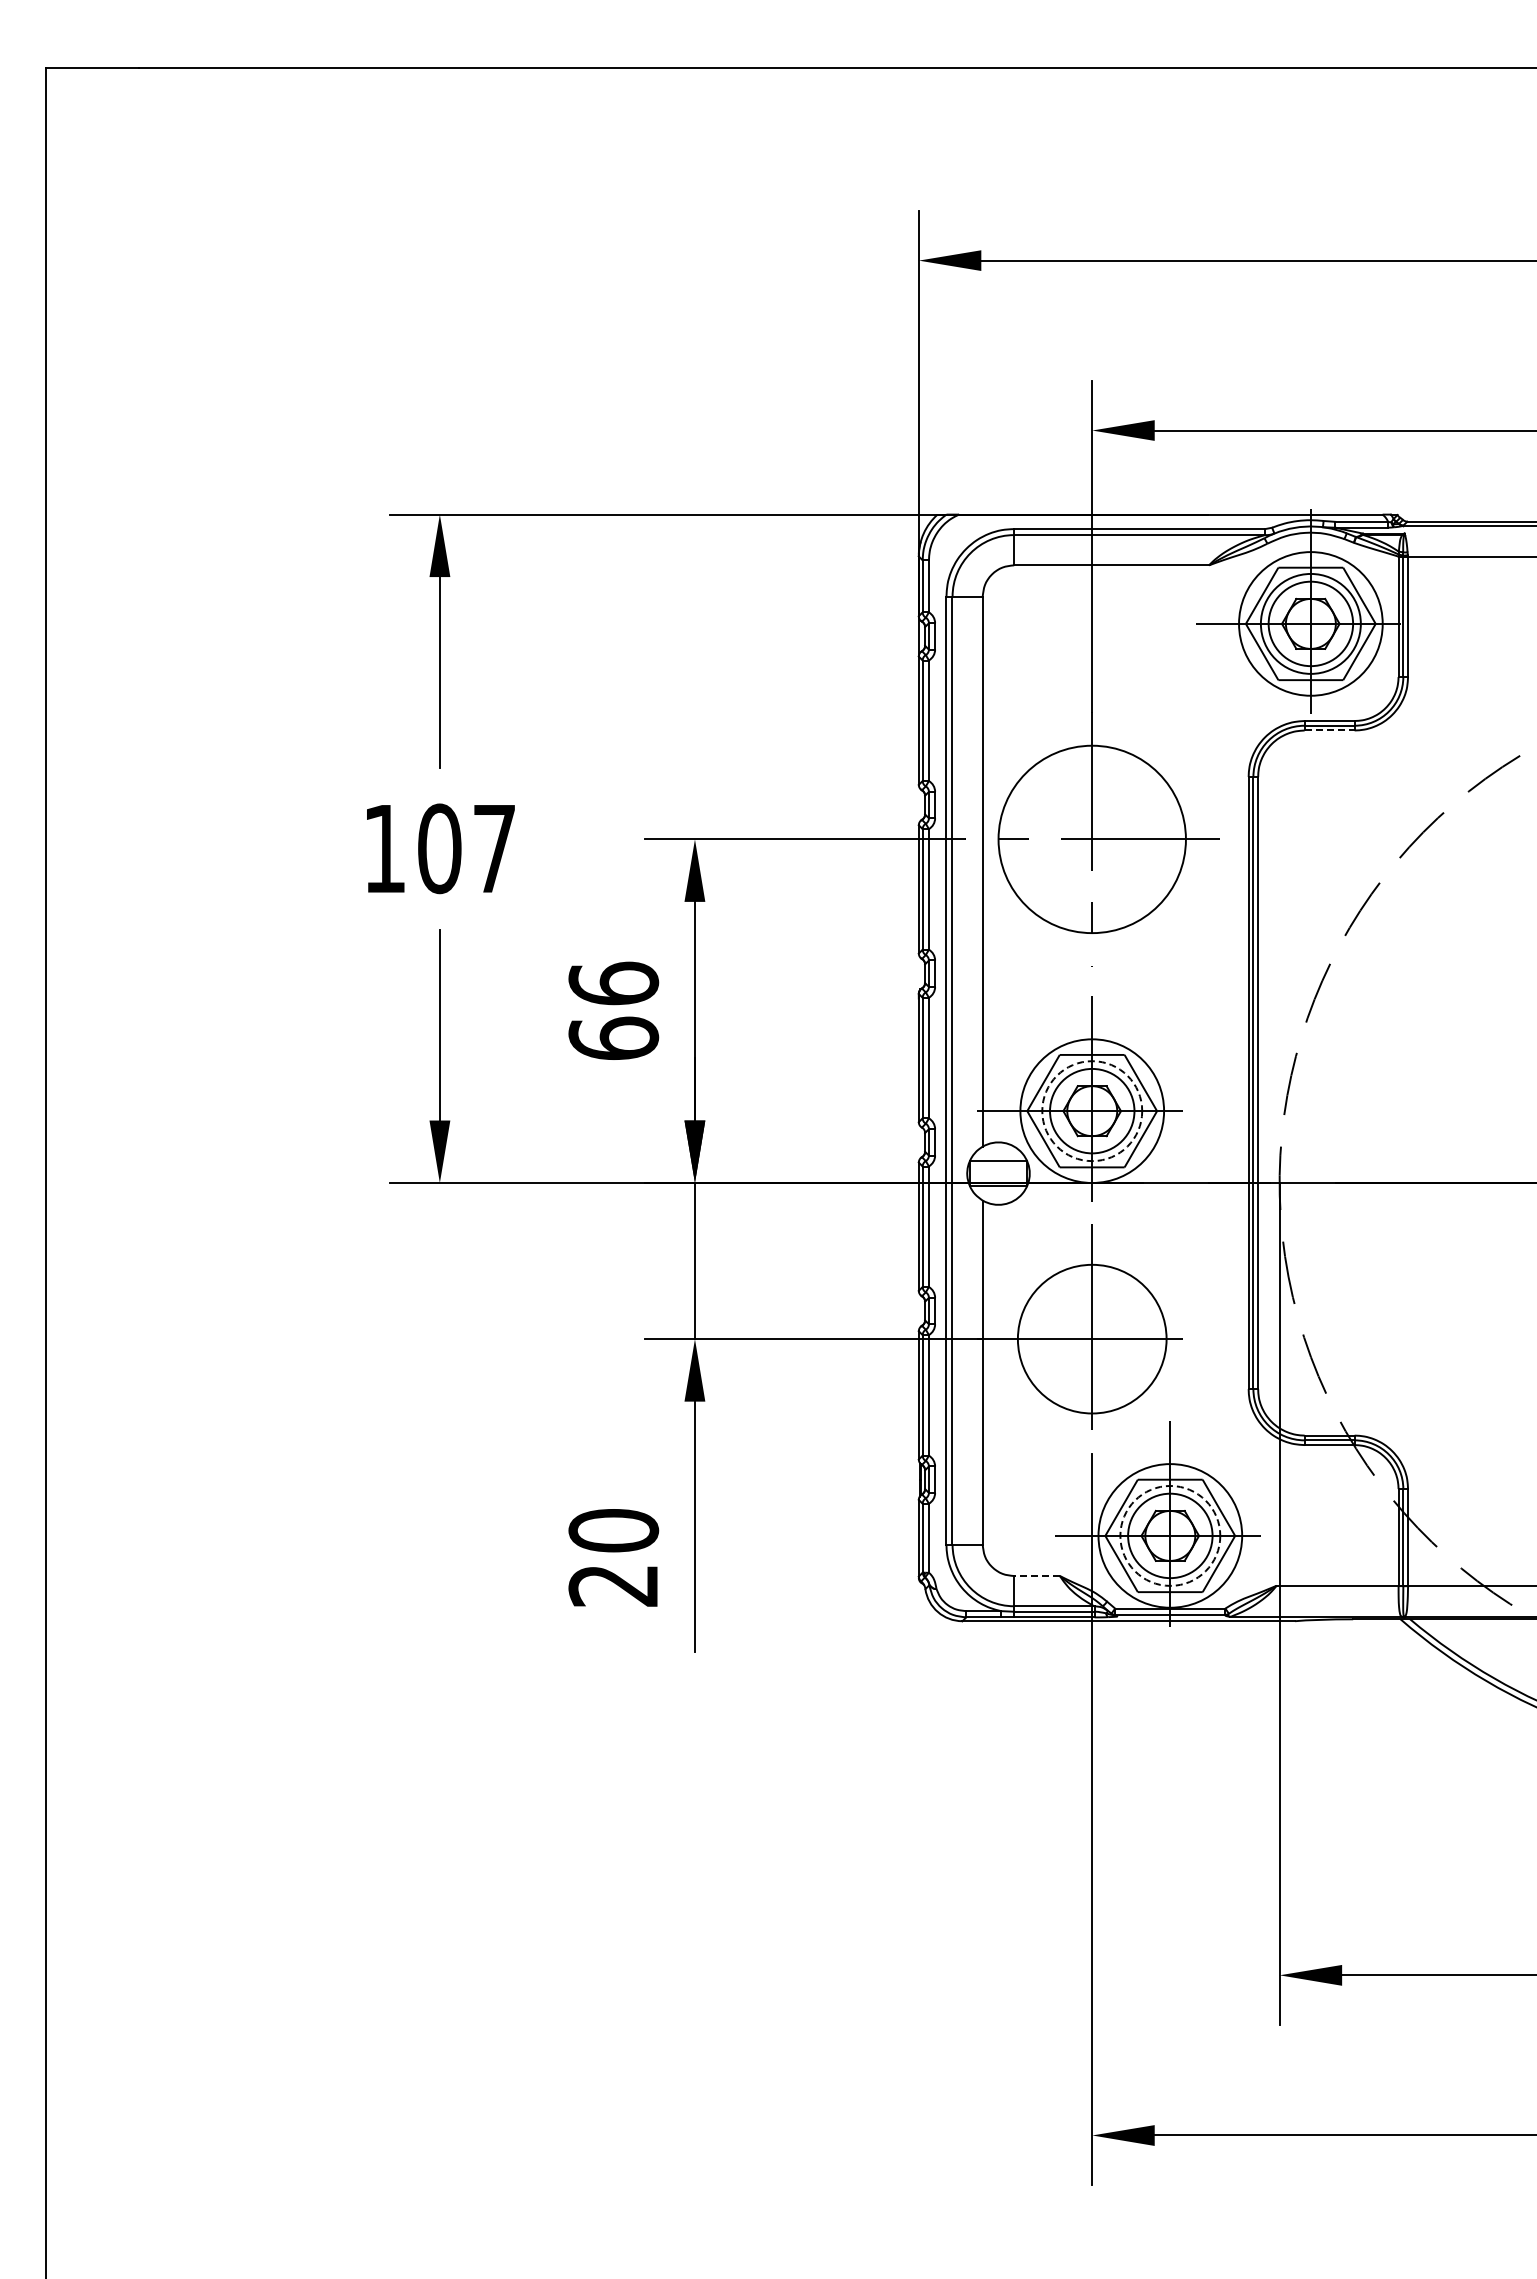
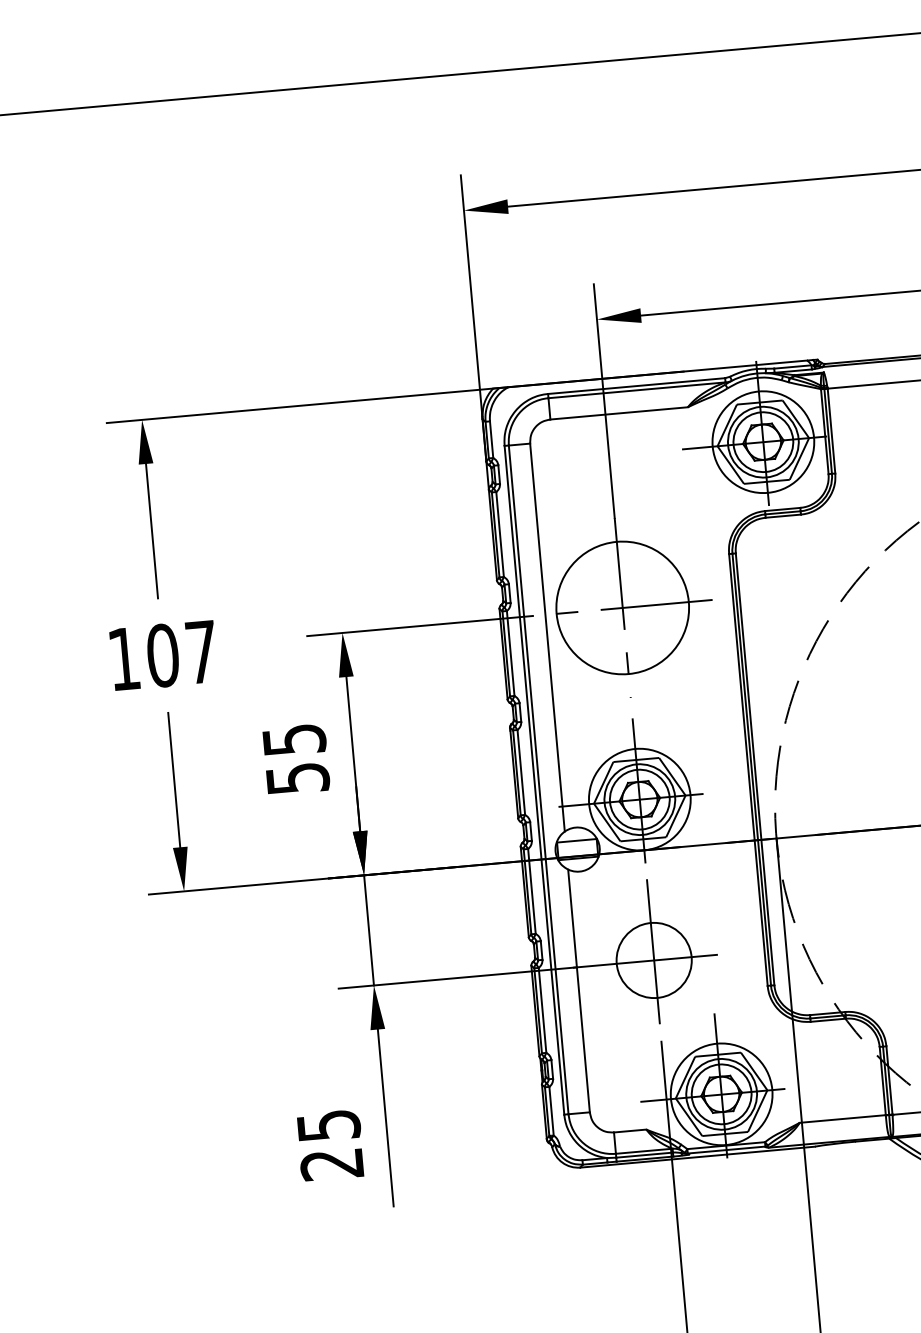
line: (1329, 730) -> (783, 516), dashed -> solid
text: (613, 1010) -> (295, 758), 66 -> 55
circle: (1092, 1111) -> (640, 799), dashed -> solid
circle: (1092, 1339) -> (654, 960), size x0.71
text: (613, 1530) -> (328, 1125), 20 -> 25
circle: (1170, 1535) -> (721, 1094), dashed -> solid
line: (1037, 1576) -> (630, 1131), dashed -> solid

